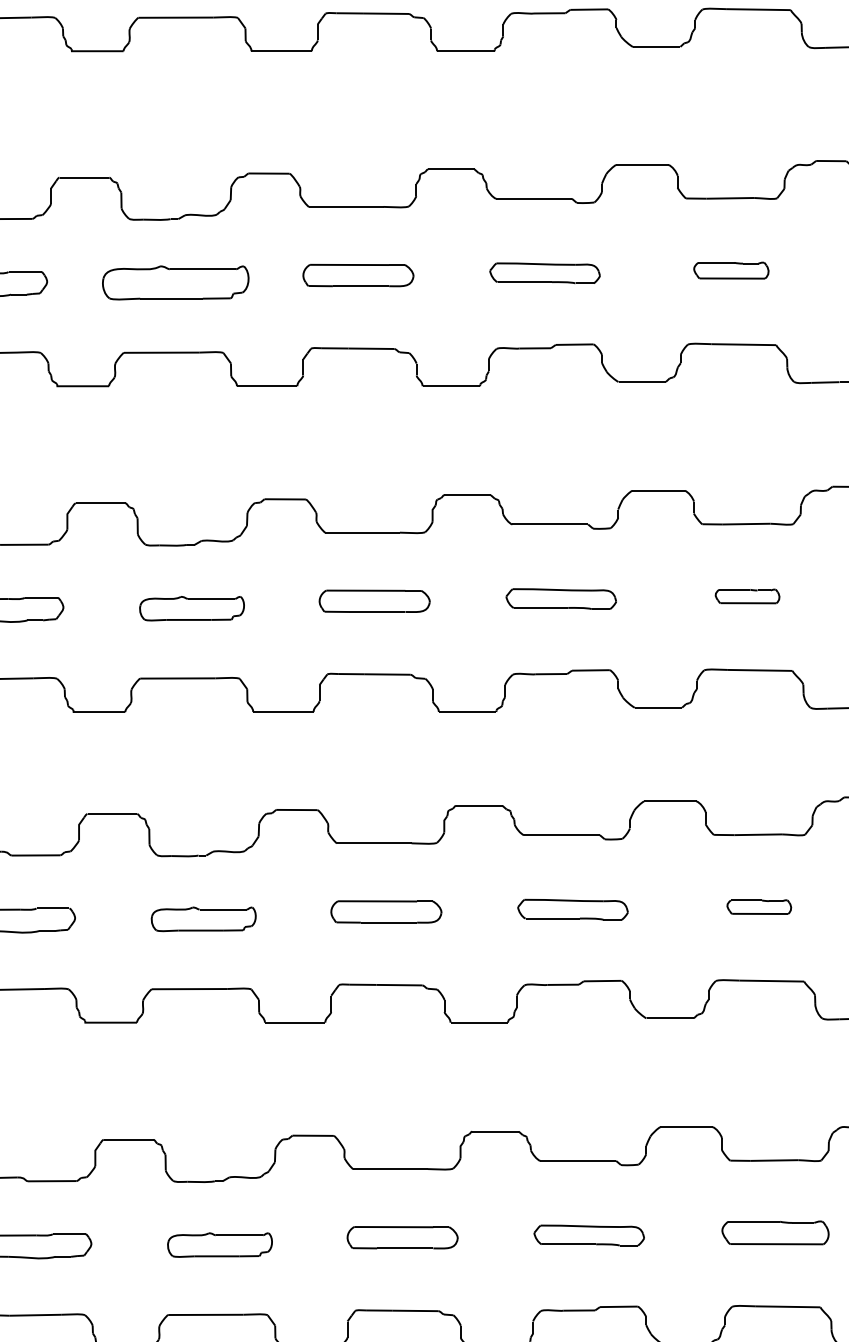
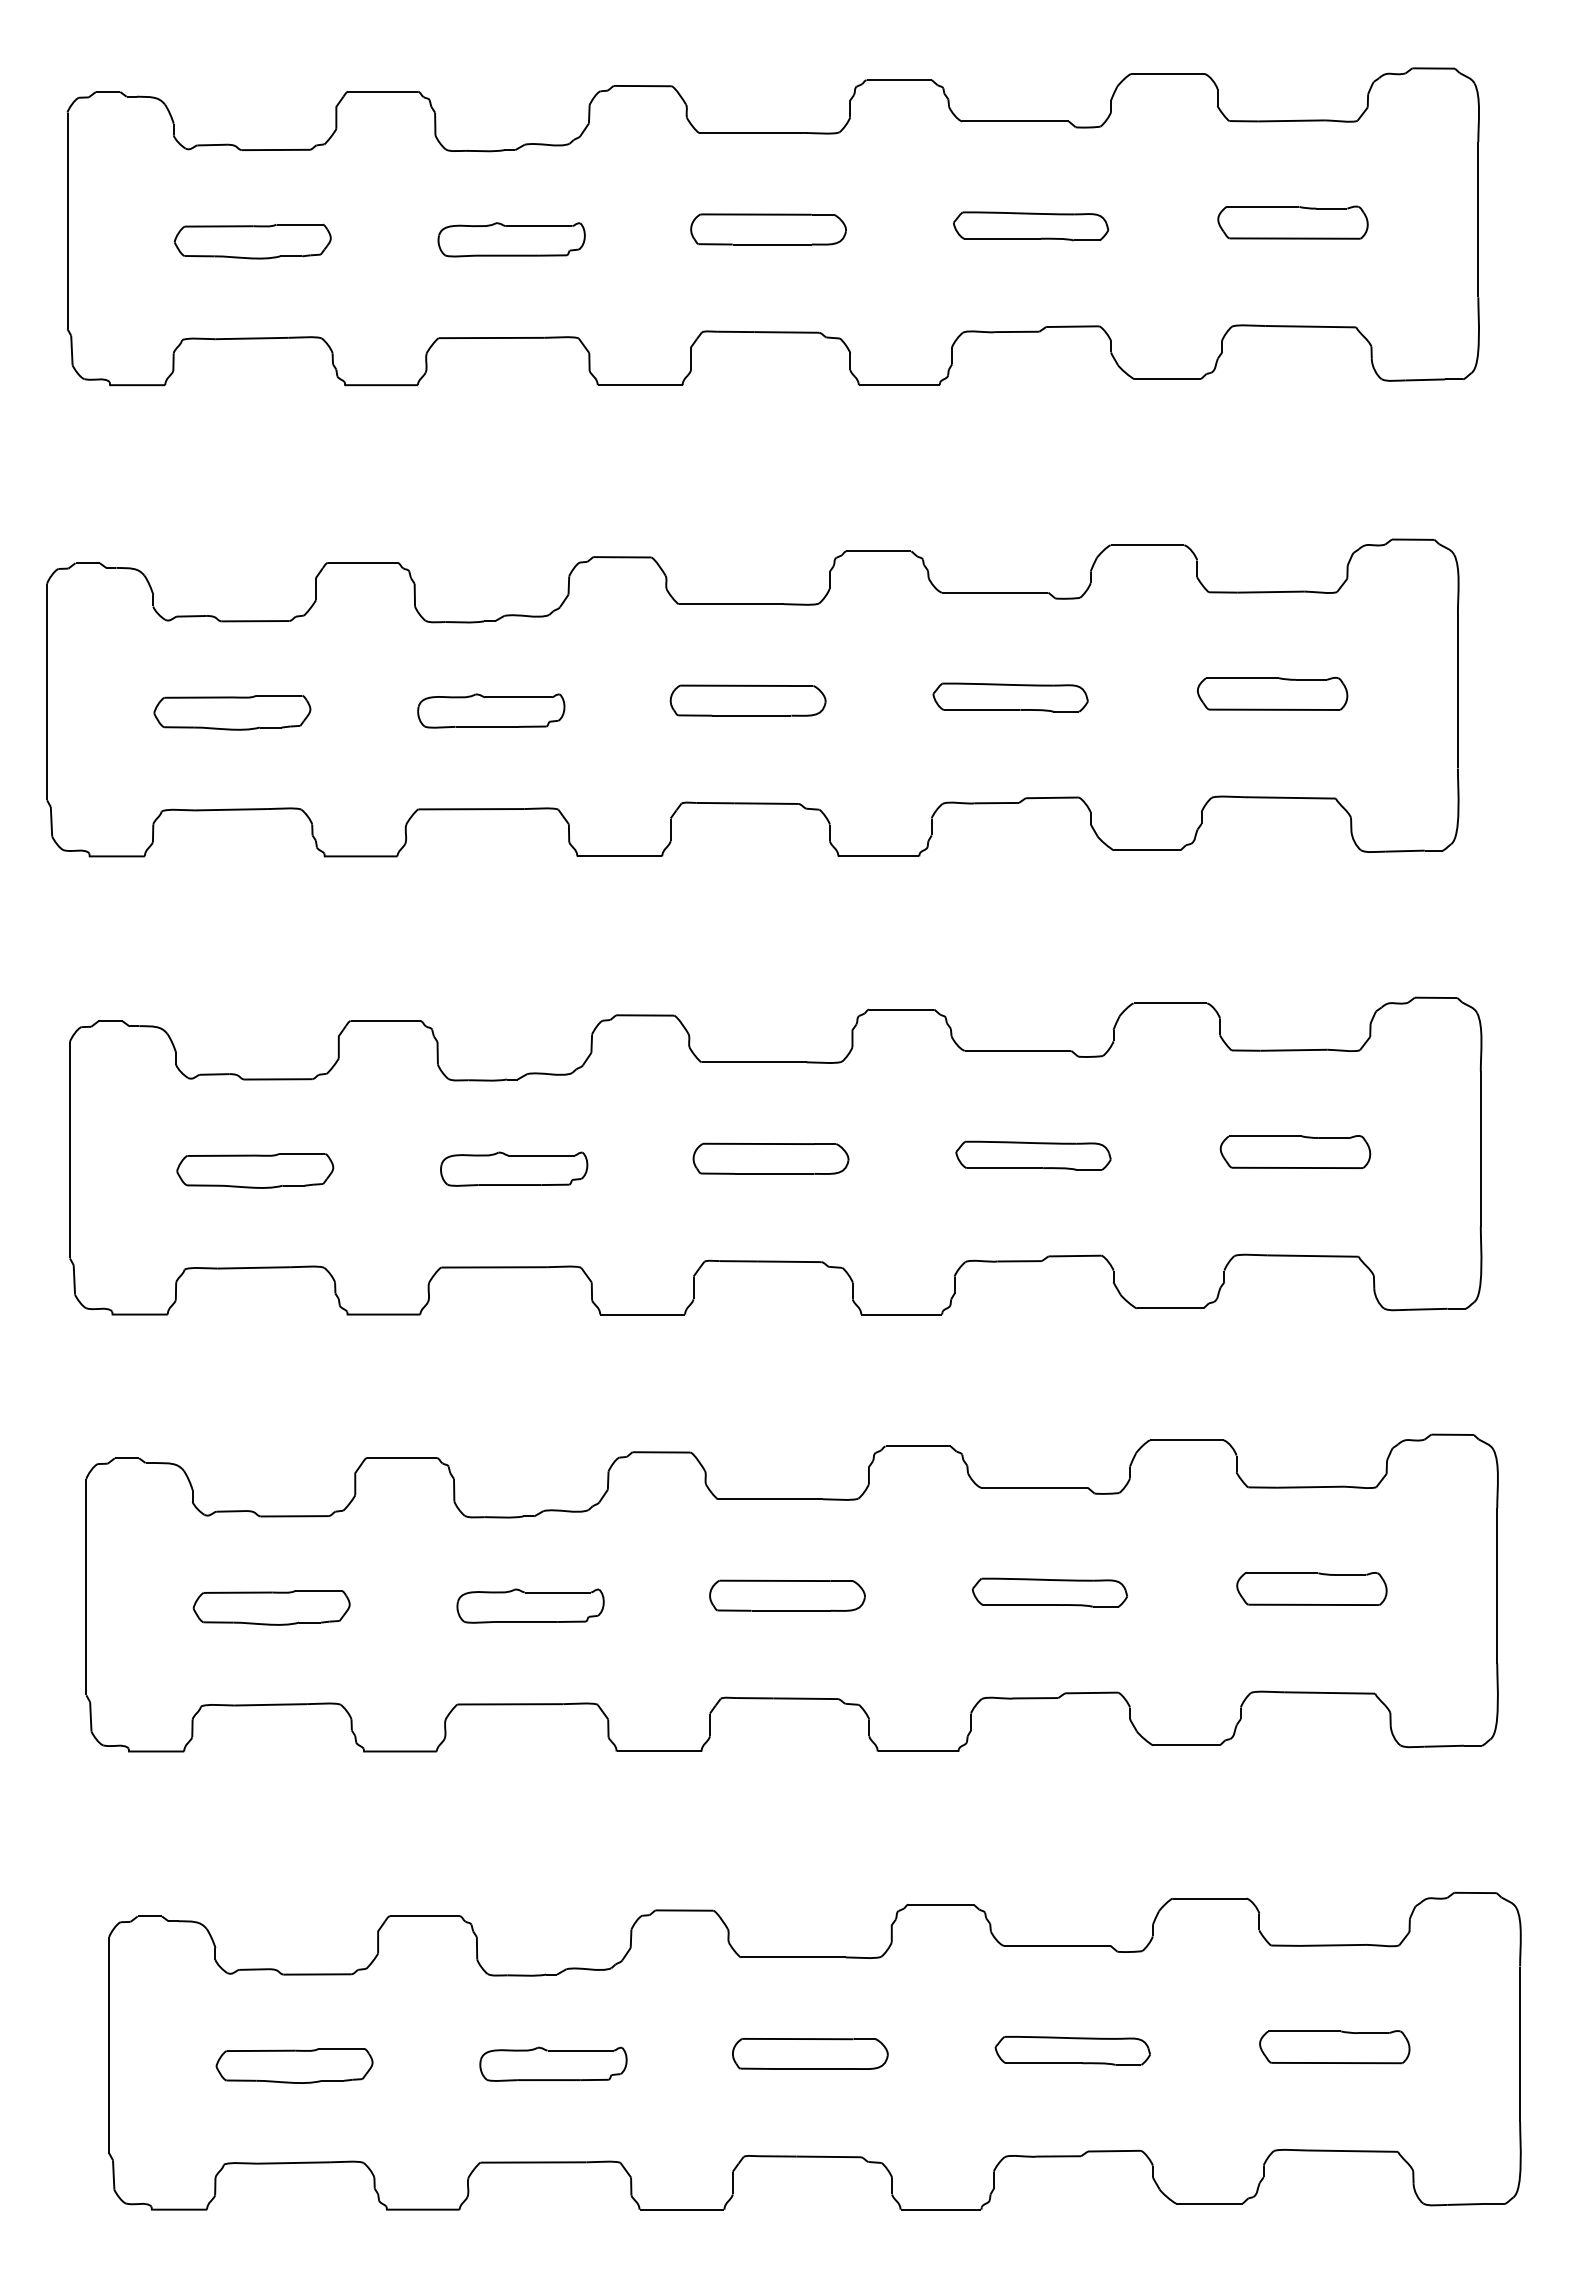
part: (731, 270) -> (1272, 693), size x1.43
part: (175, 282) -> (491, 710), size x0.71
part: (747, 596) -> (1295, 1151), size x1.67
part: (758, 906) -> (1311, 1588), size x1.67

